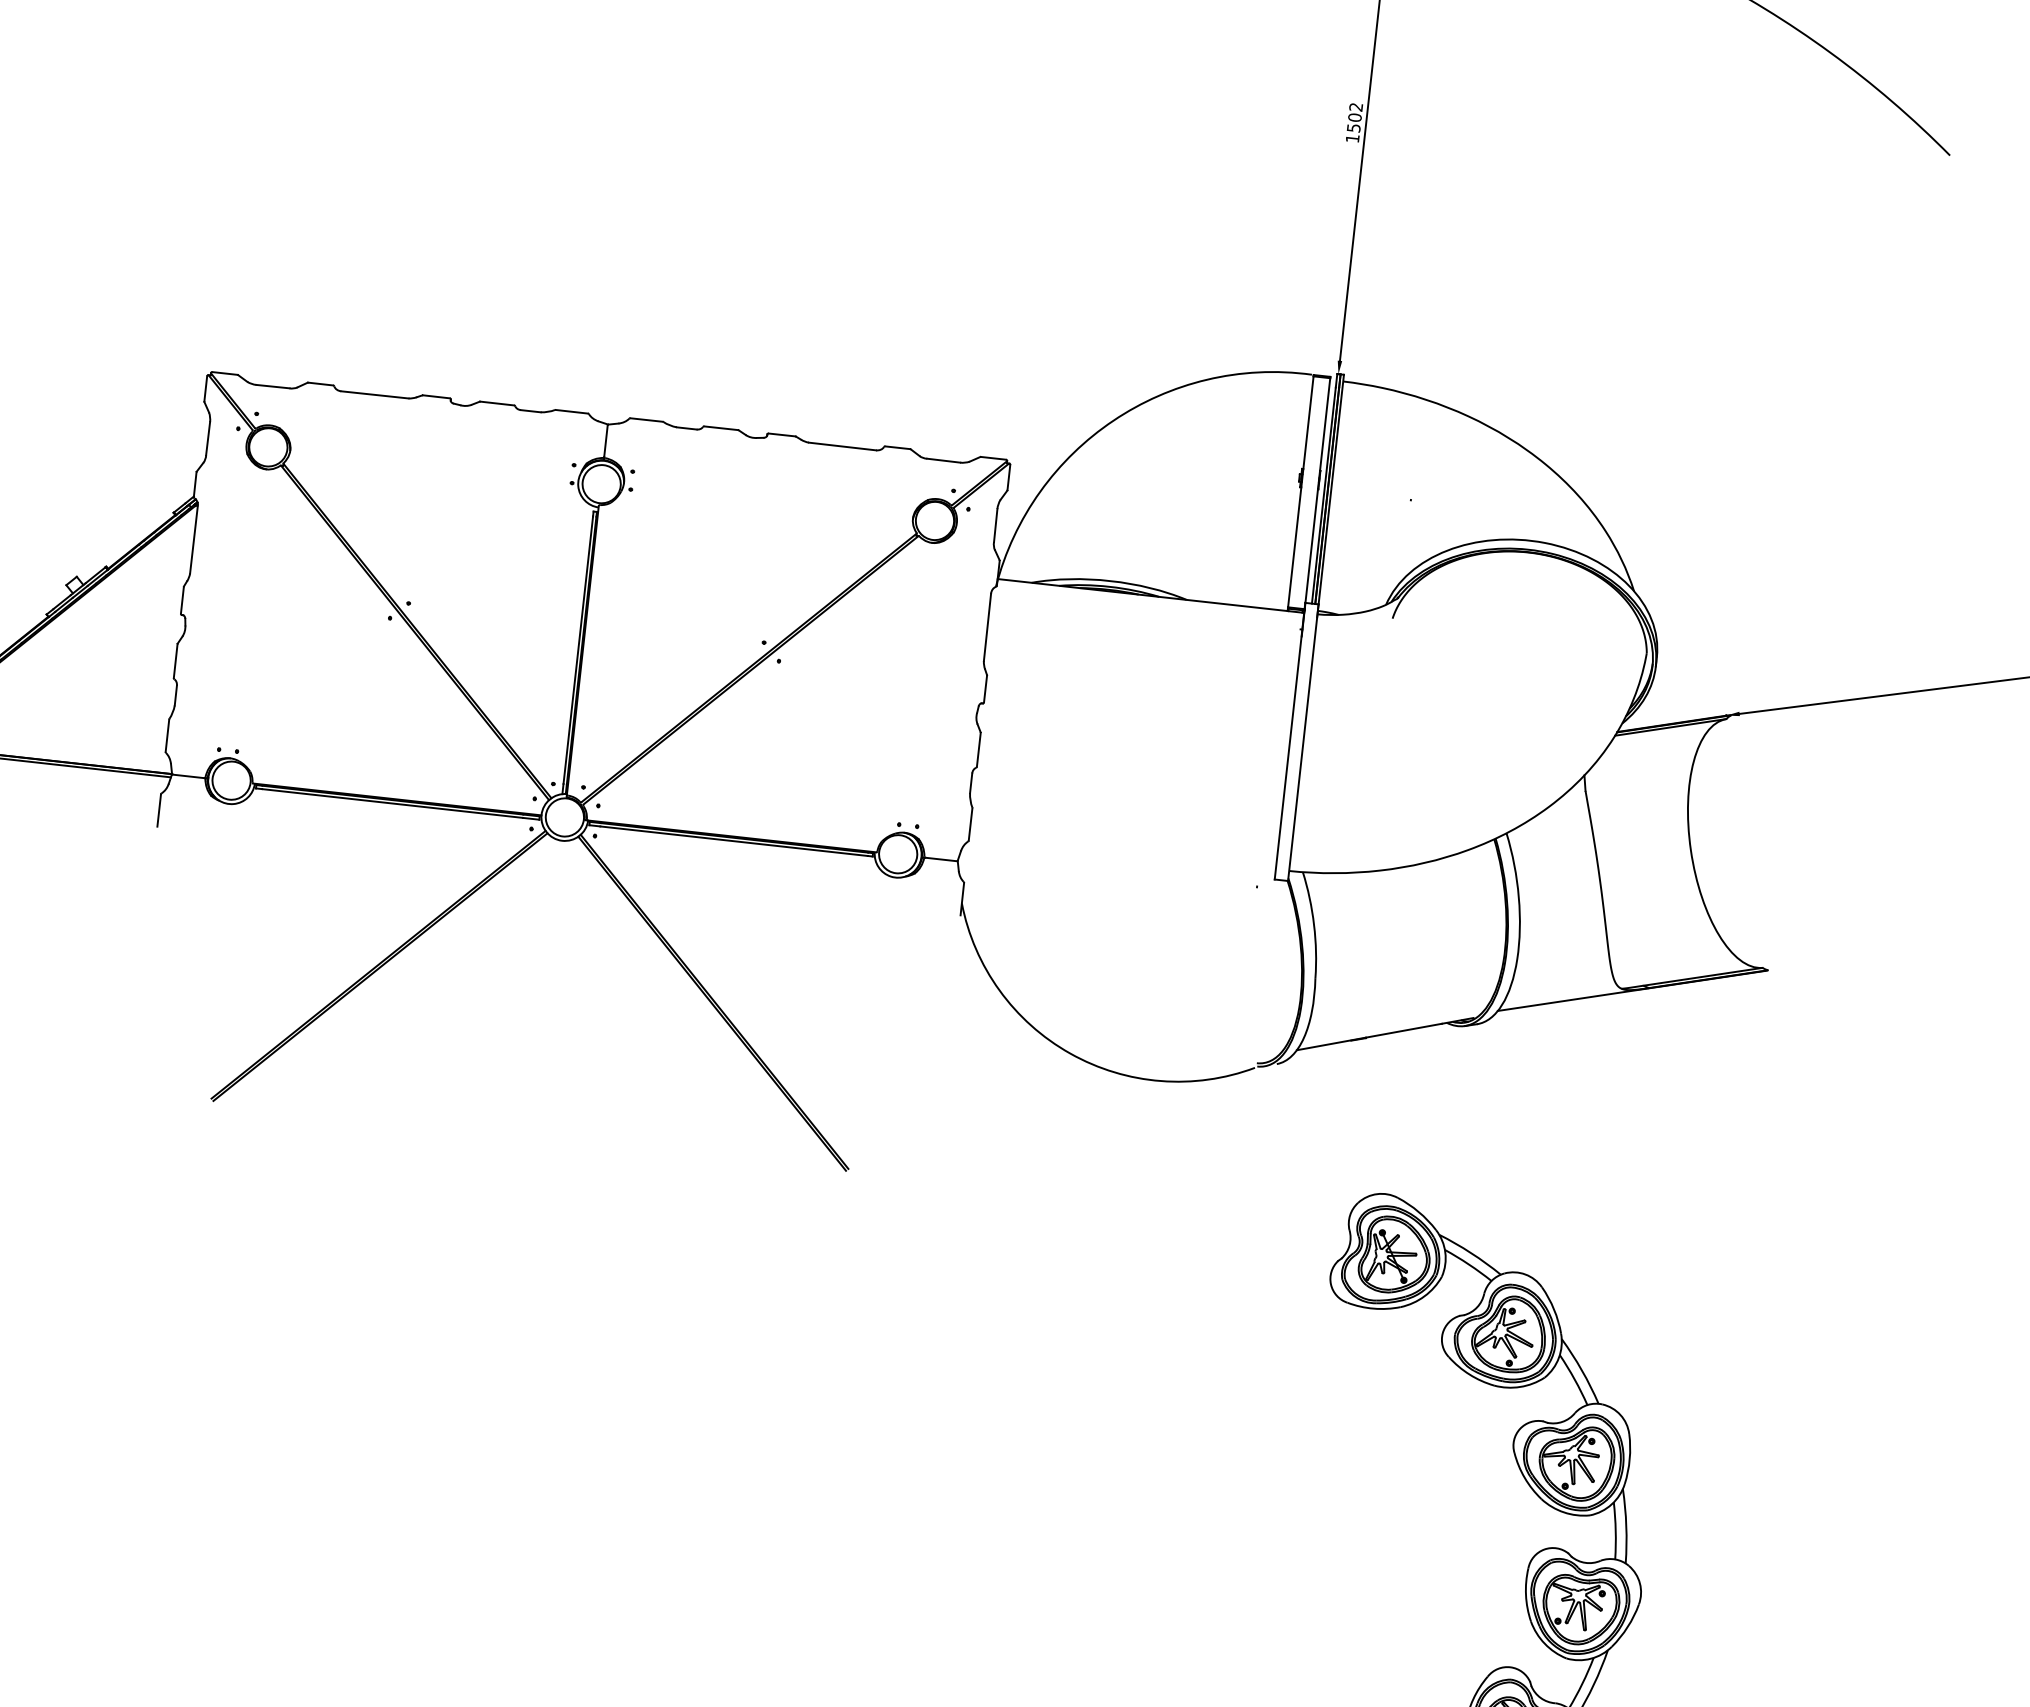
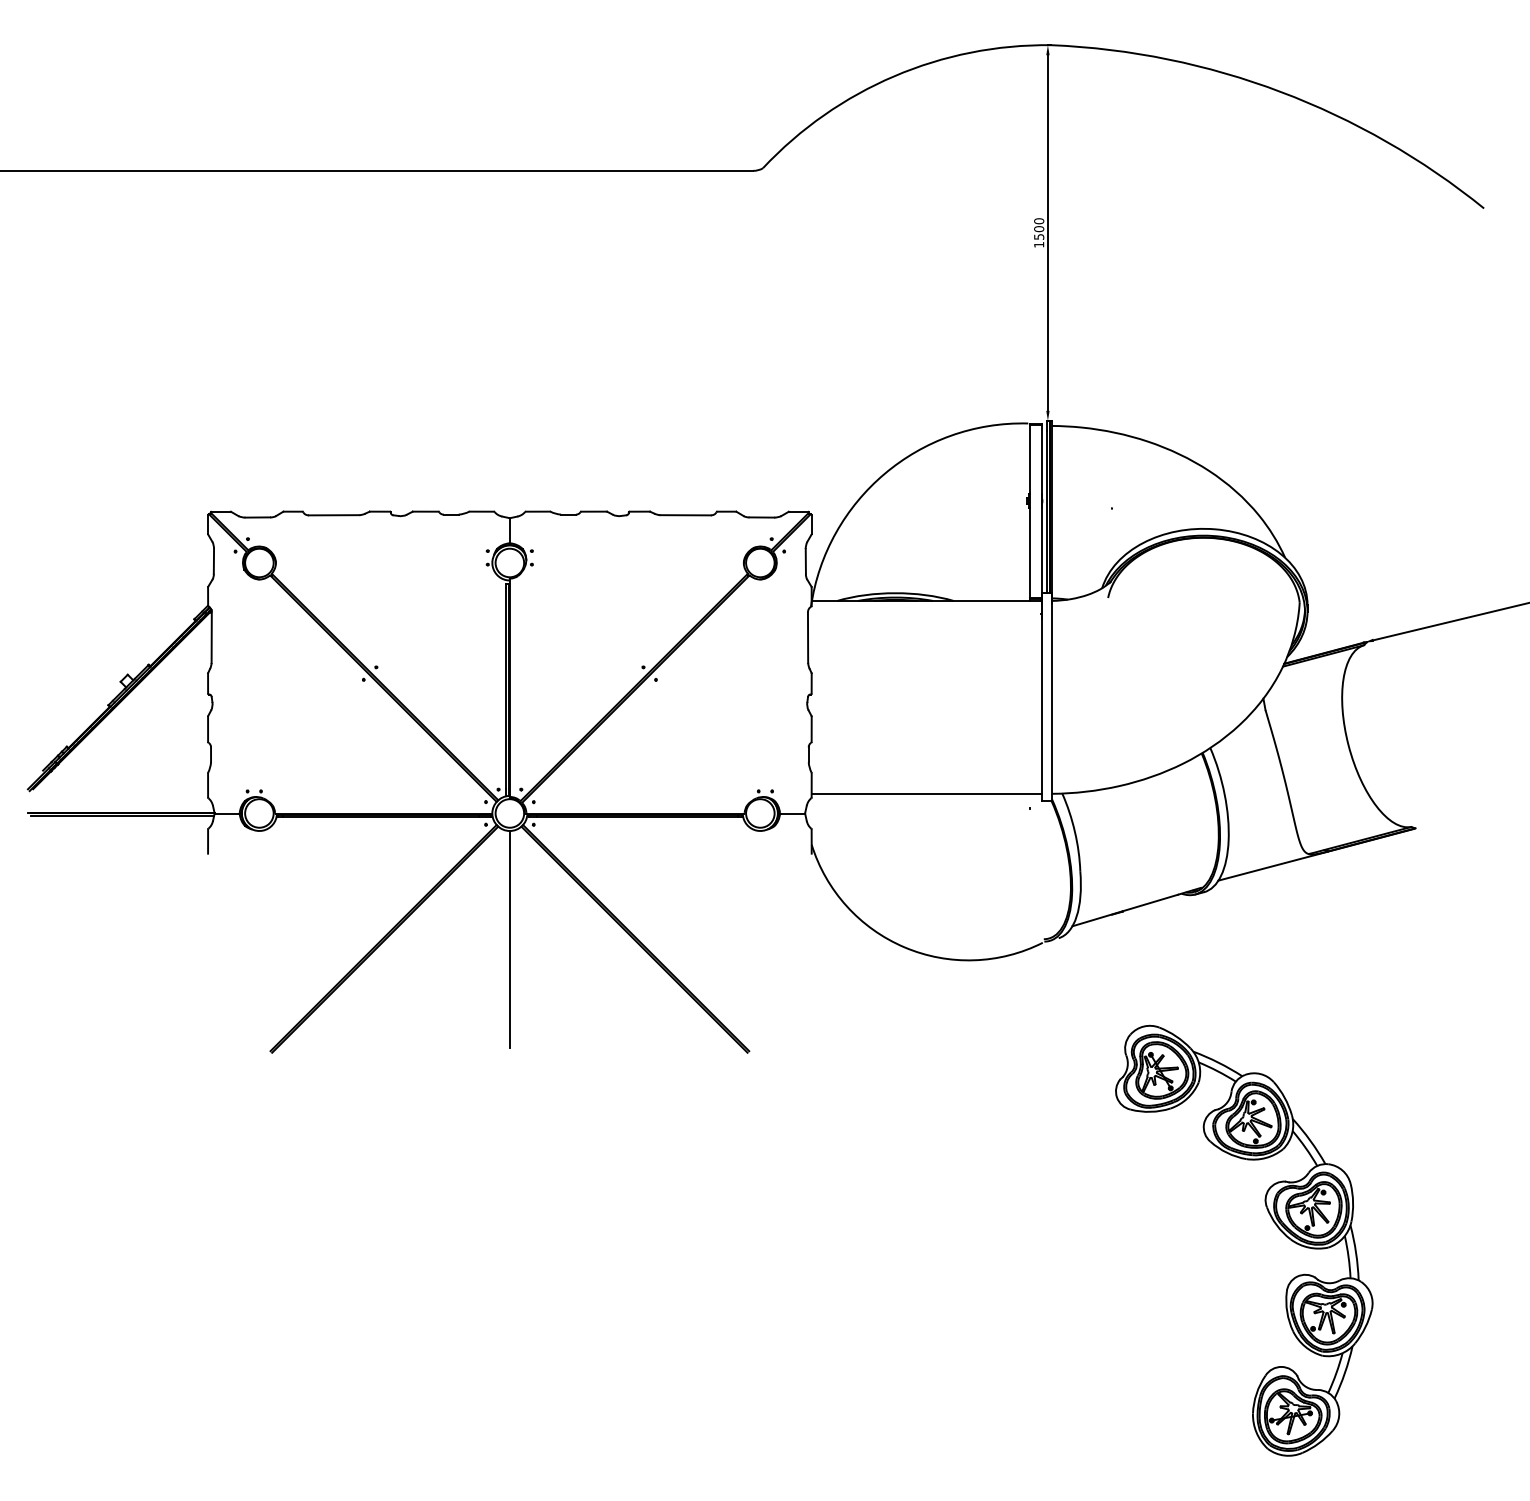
text: (1356, 107) -> (1039, 221), 1502 -> 1500
line: (1122, 852) -> (926, 793), added
line: (546, 983) -> (509, 938), added

